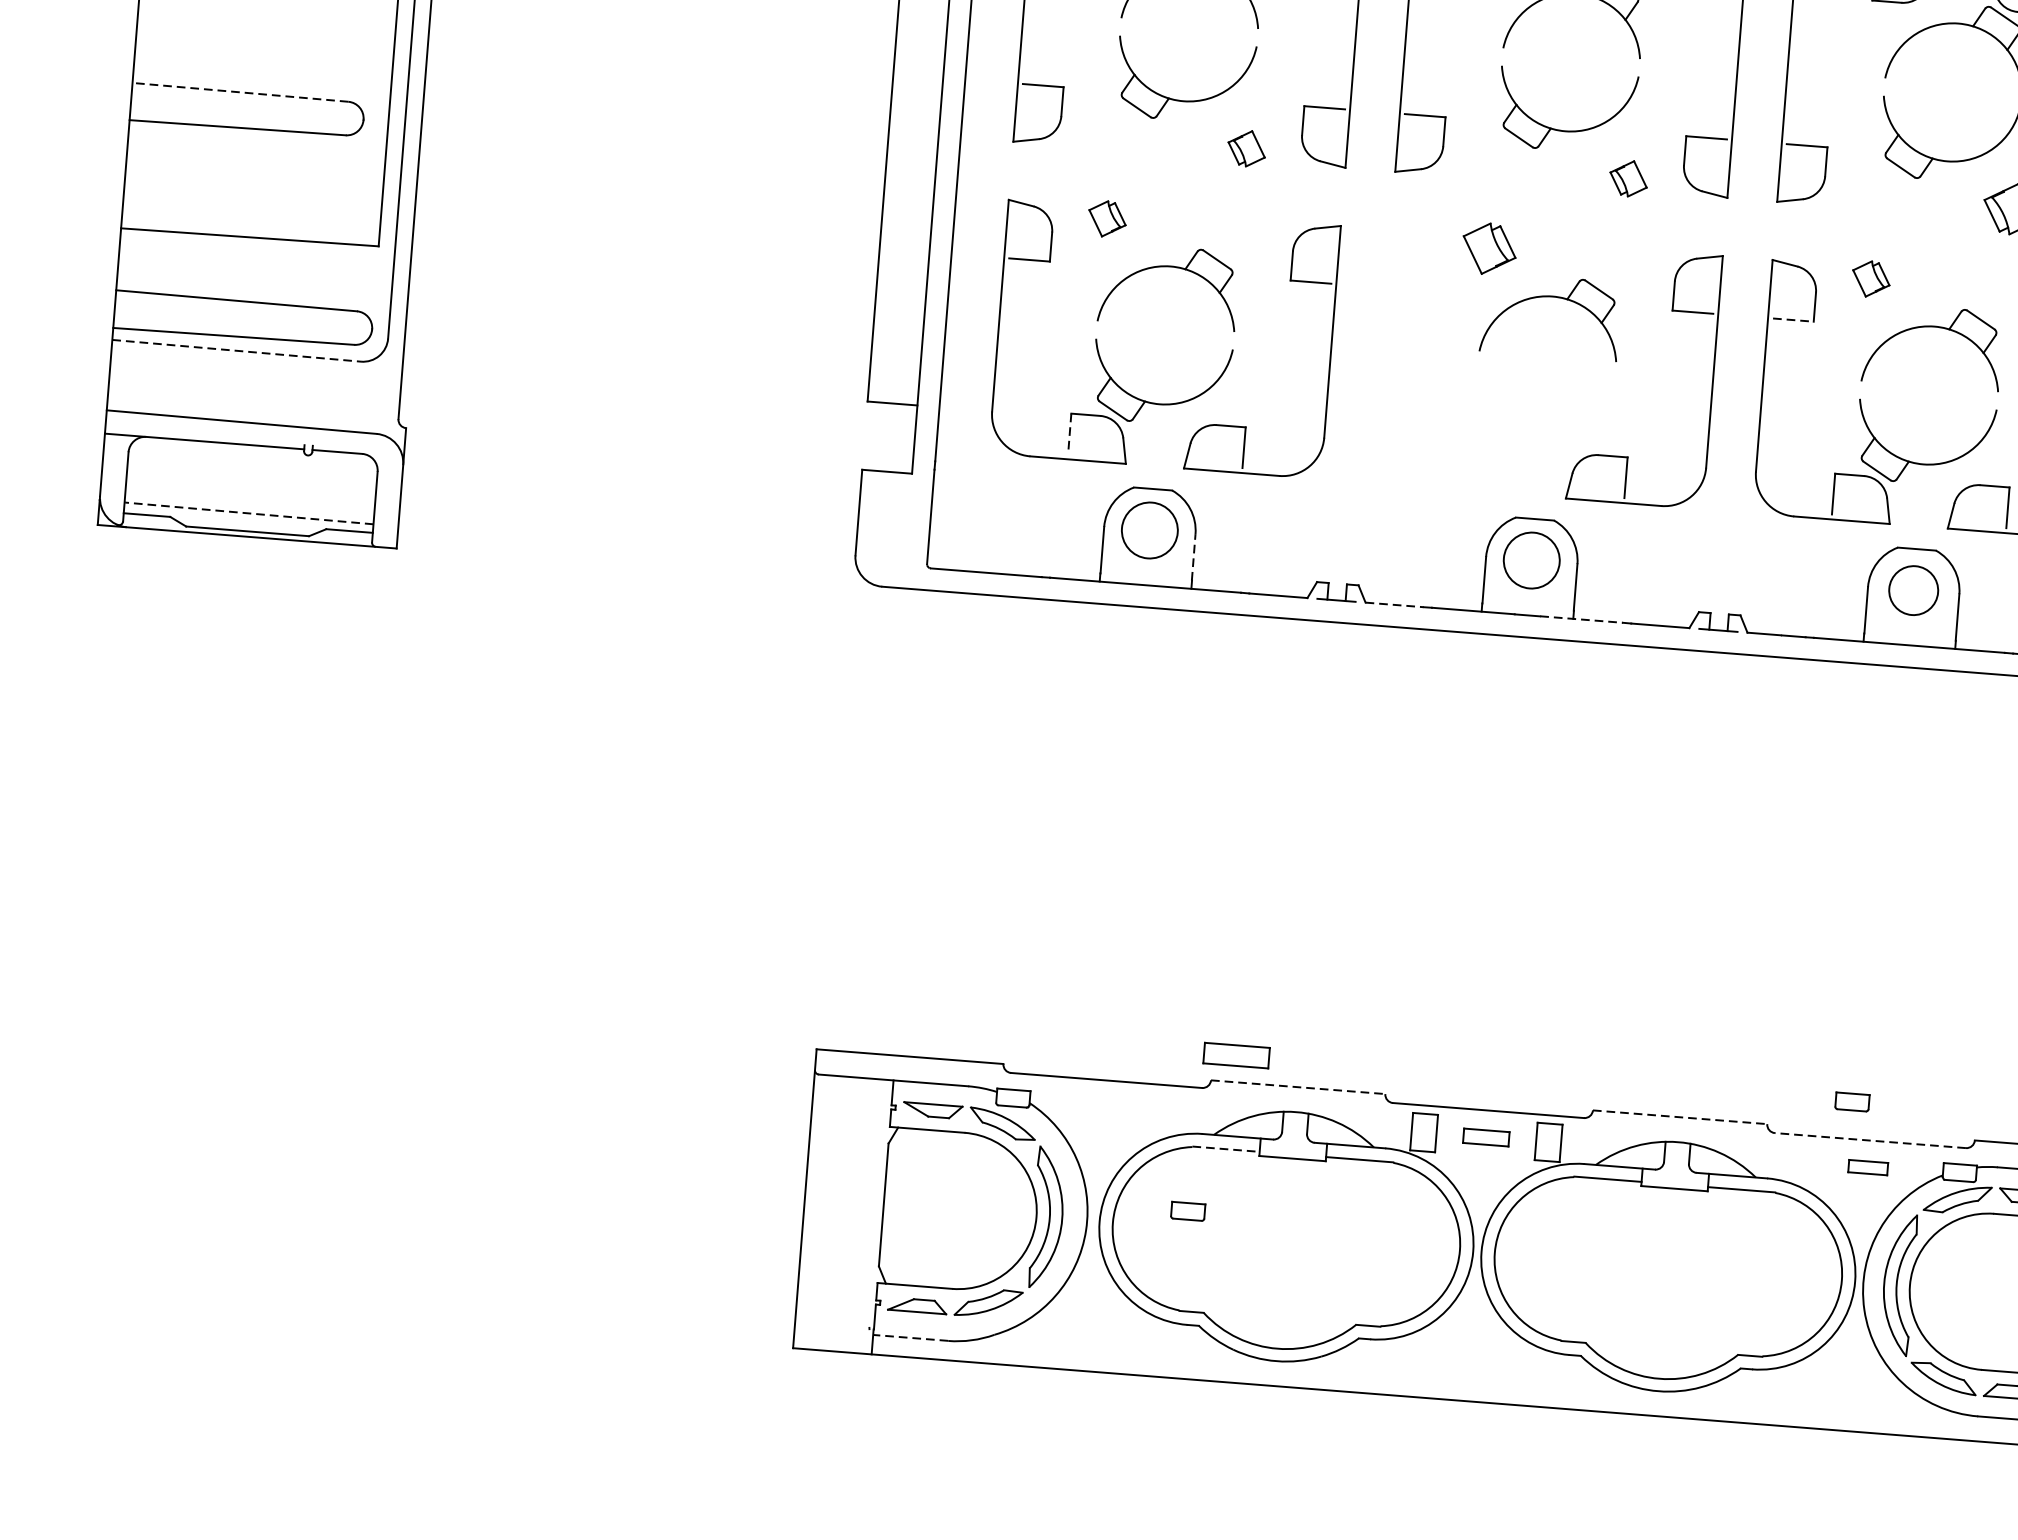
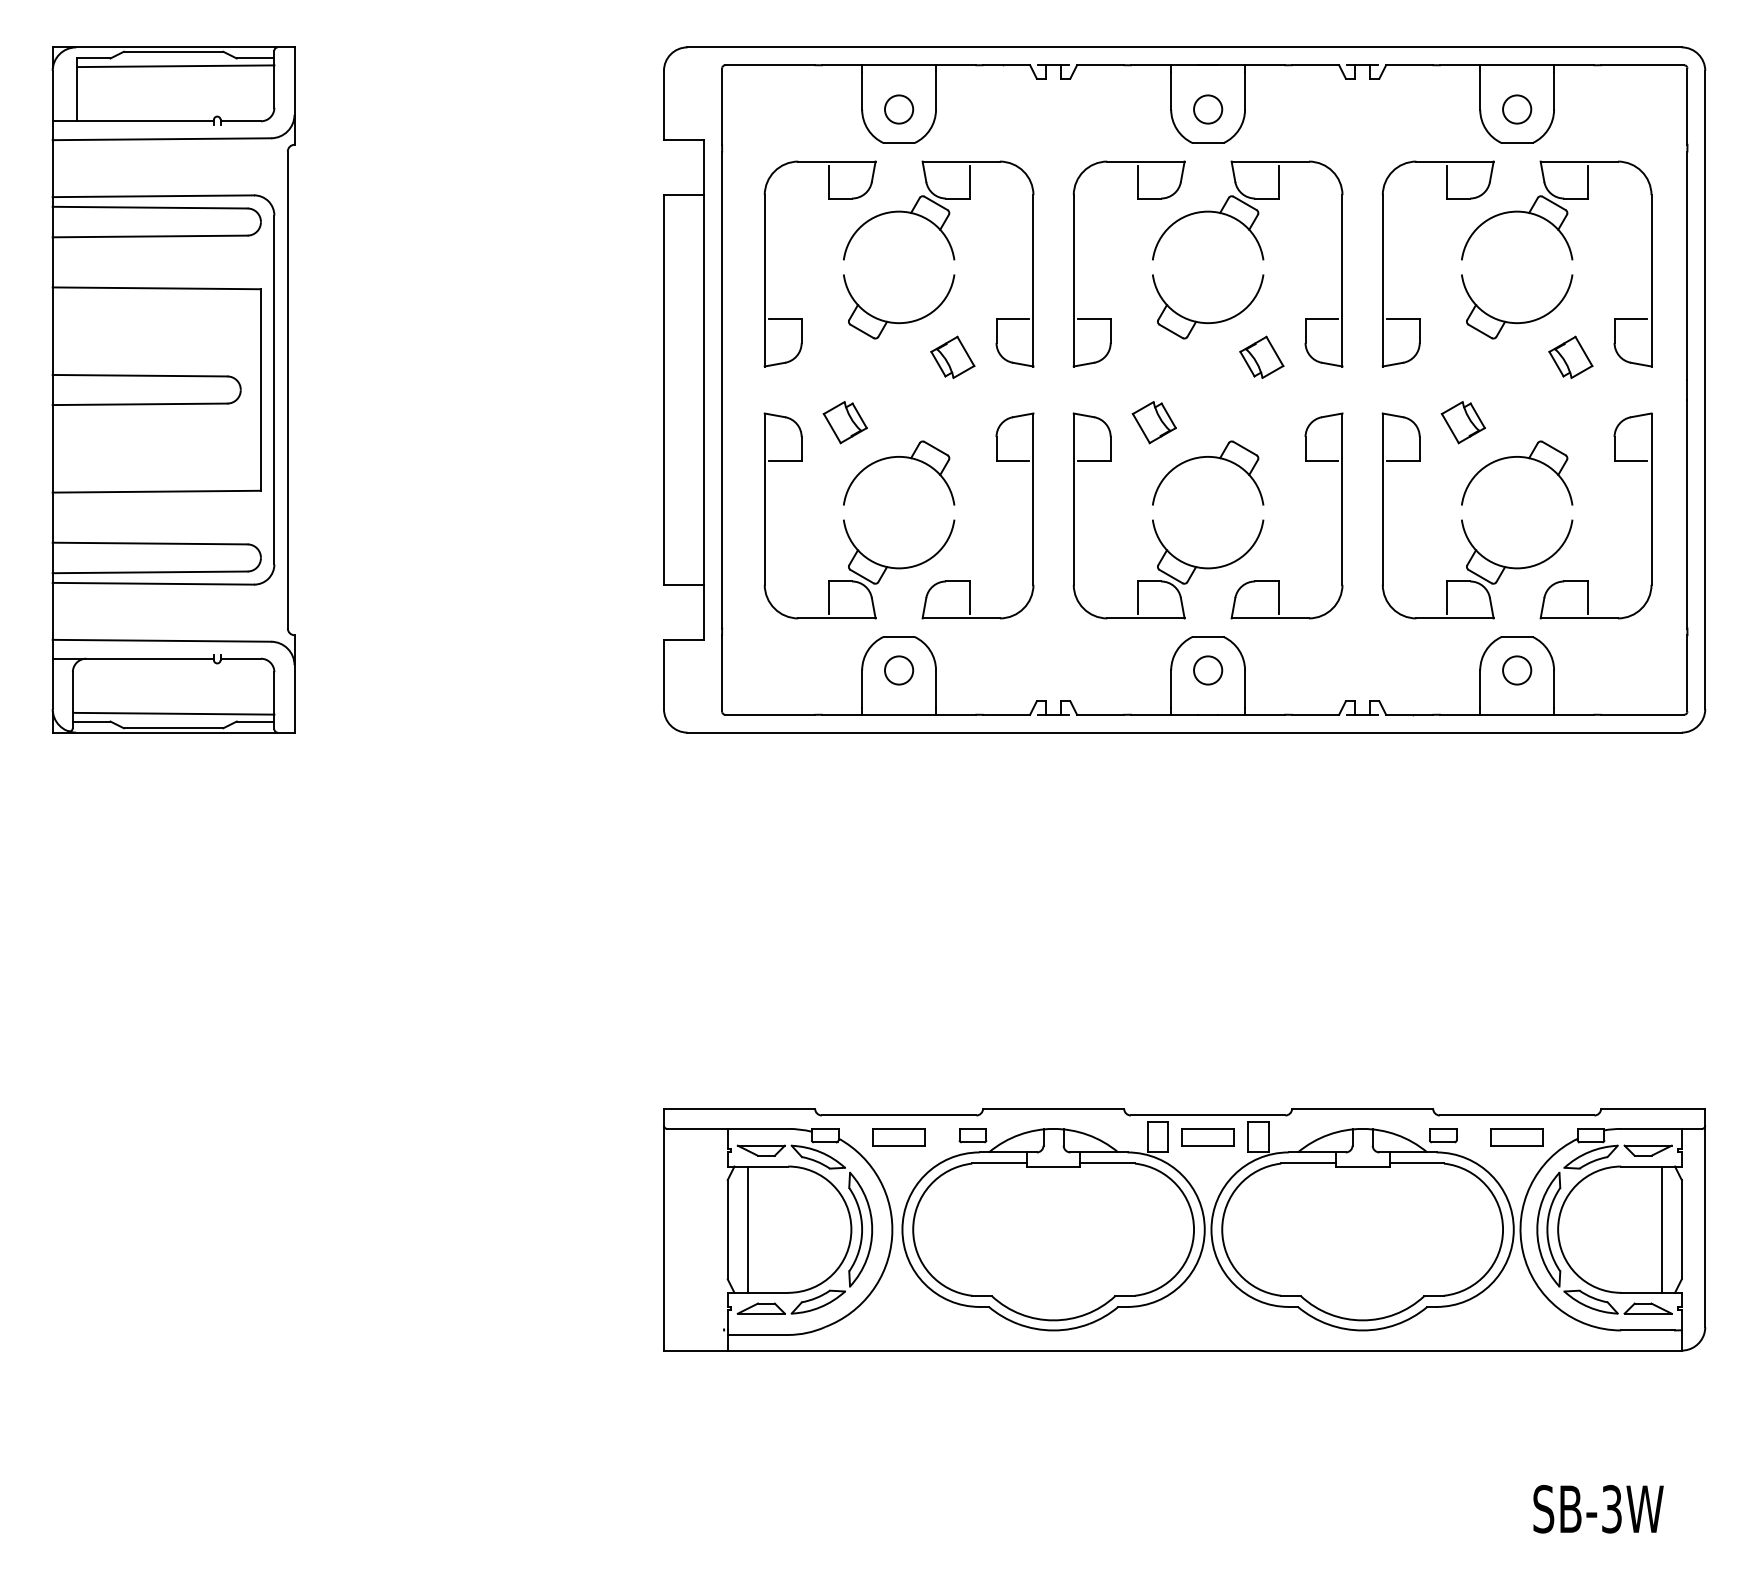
line: (239, 92) -> (139, 375), dashed -> solid
part: (1246, 147) -> (952, 356), size x1.43
part: (1628, 177) -> (1261, 356), size x1.43
part: (1106, 218) -> (844, 422), size x1.43
part: (1870, 278) -> (1462, 422), size x1.43
line: (1793, 320) -> (1403, 460), dashed -> solid
line: (236, 350) -> (153, 583), dashed -> solid
part: (1478, 368) -> (1153, 519), added
line: (1069, 434) -> (828, 598), dashed -> solid
line: (248, 513) -> (173, 713), dashed -> solid
circle: (1149, 530) -> (898, 670), size x0.62
line: (1194, 557) -> (936, 689), dashed -> solid
circle: (1532, 560) -> (1208, 670), size x0.62
circle: (1914, 590) -> (1517, 670), size x0.71
line: (1394, 604) -> (1100, 714), dashed -> solid
line: (1582, 619) -> (1252, 714), dashed -> solid
part: (1235, 1055) -> (898, 1137), moved
line: (1298, 1086) -> (1053, 1108), dashed -> solid
part: (1852, 1101) -> (1443, 1135), moved
line: (1679, 1116) -> (1362, 1108), dashed -> solid
part: (1485, 1137) -> (1207, 1137), size x1.43
line: (1869, 1140) -> (1516, 1115), dashed -> solid
line: (1227, 1149) -> (1000, 1163), dashed -> solid
part: (1867, 1167) -> (1516, 1137), size x1.67
line: (908, 1206) -> (747, 1229), added
part: (1187, 1211) -> (972, 1135), moved
line: (910, 1337) -> (757, 1334), dashed -> solid

